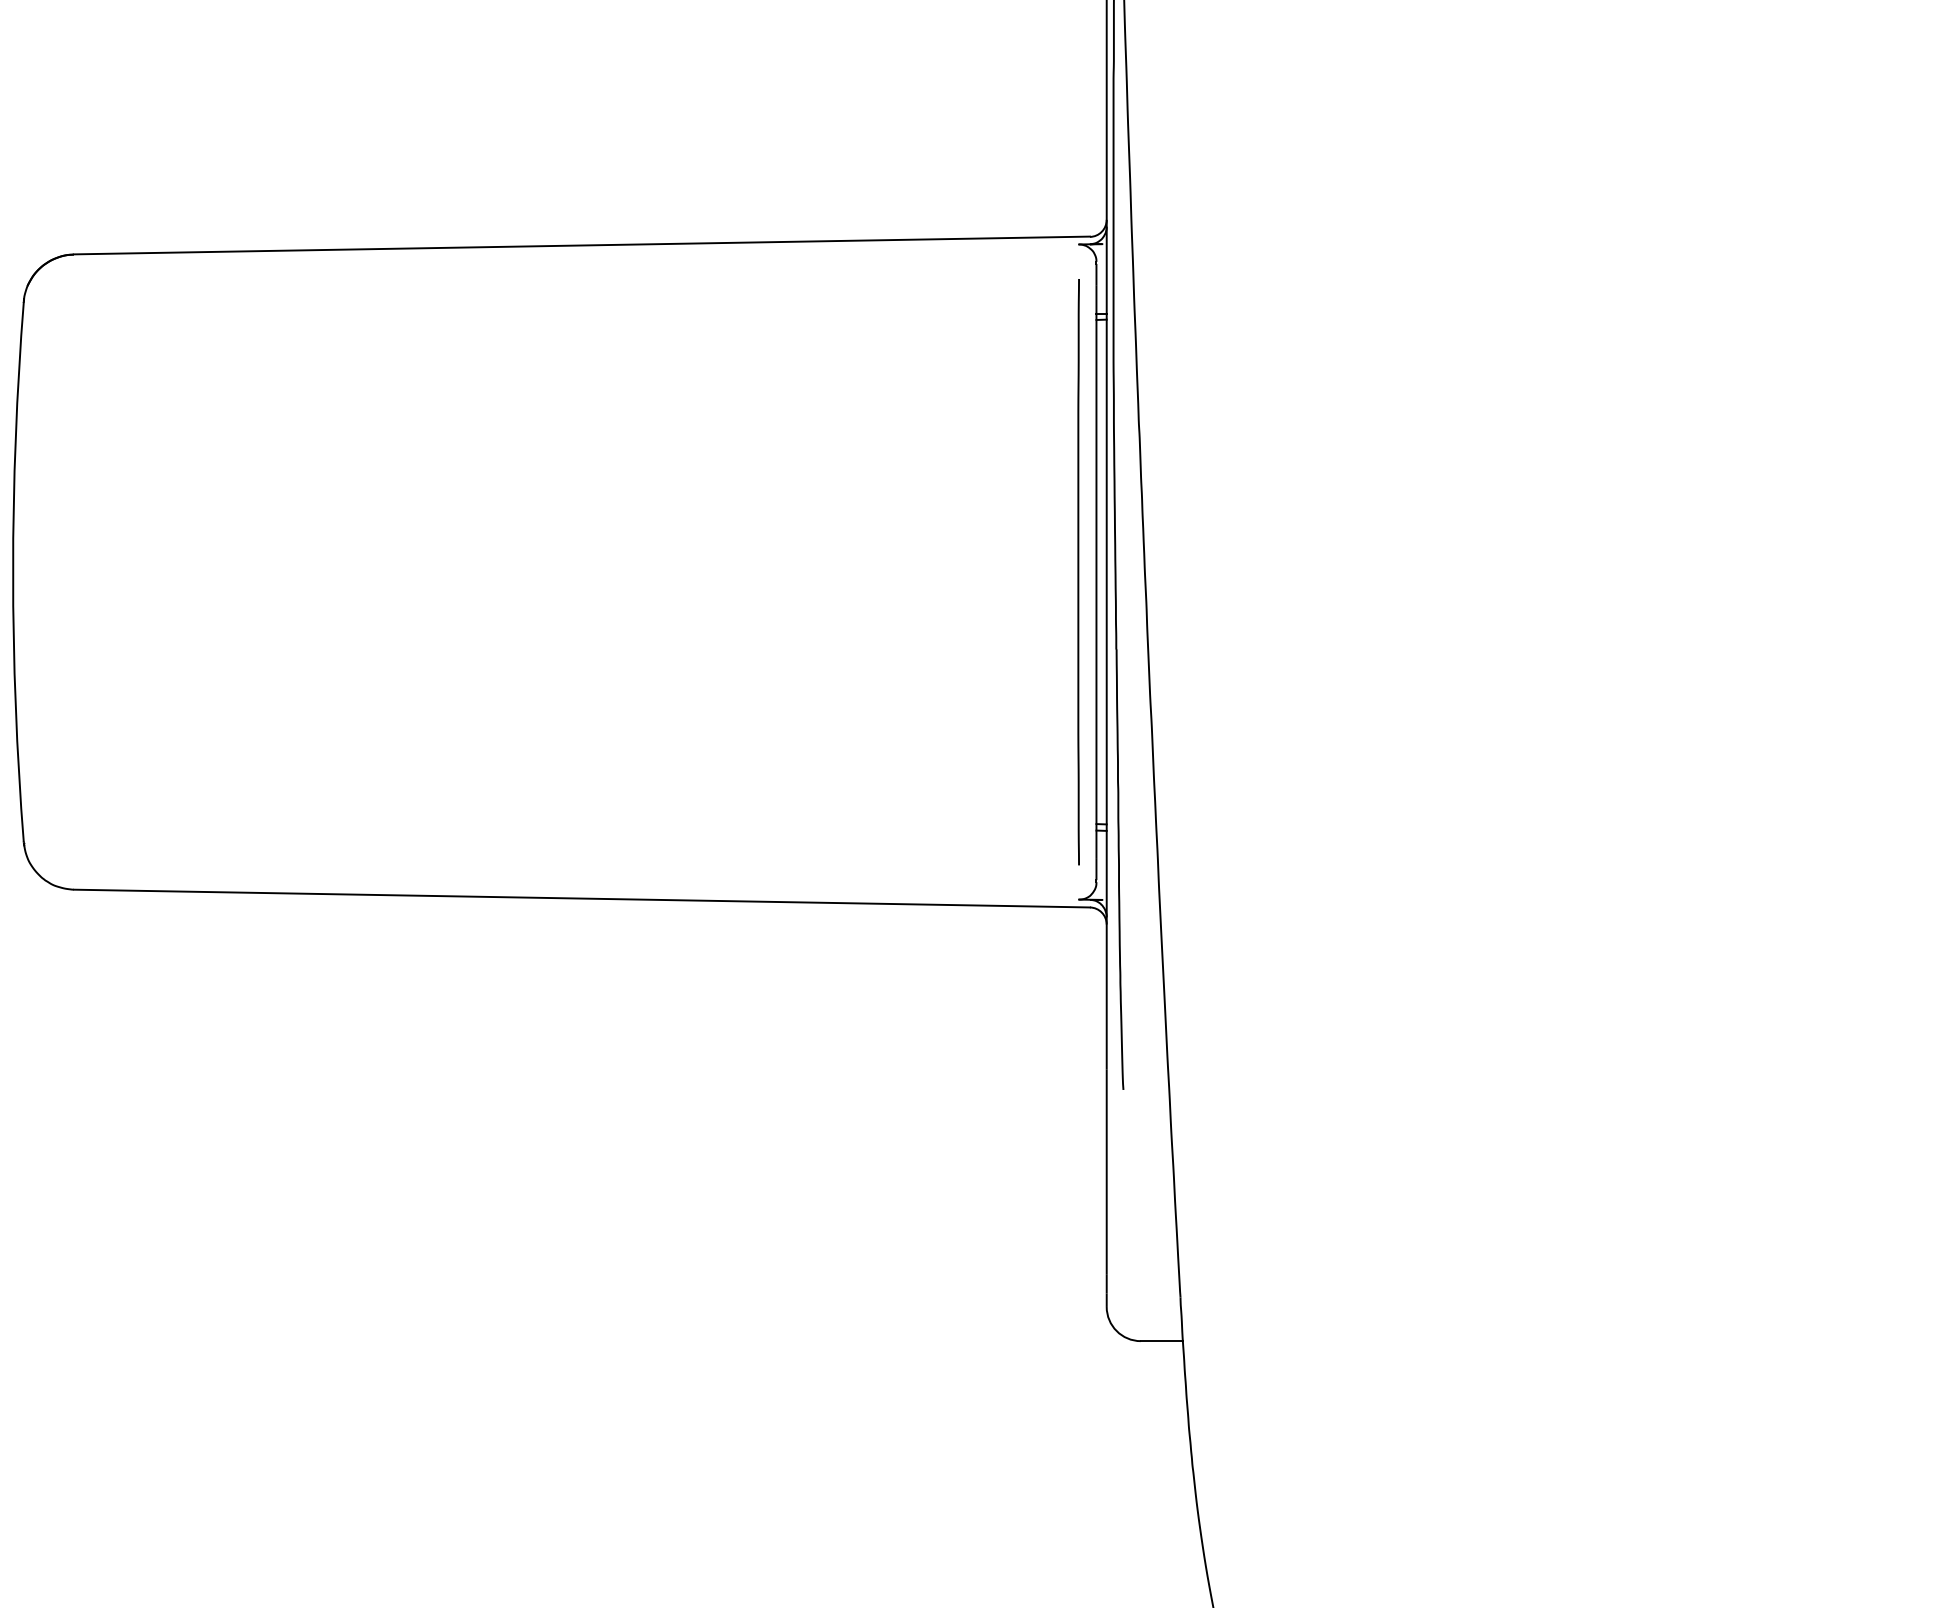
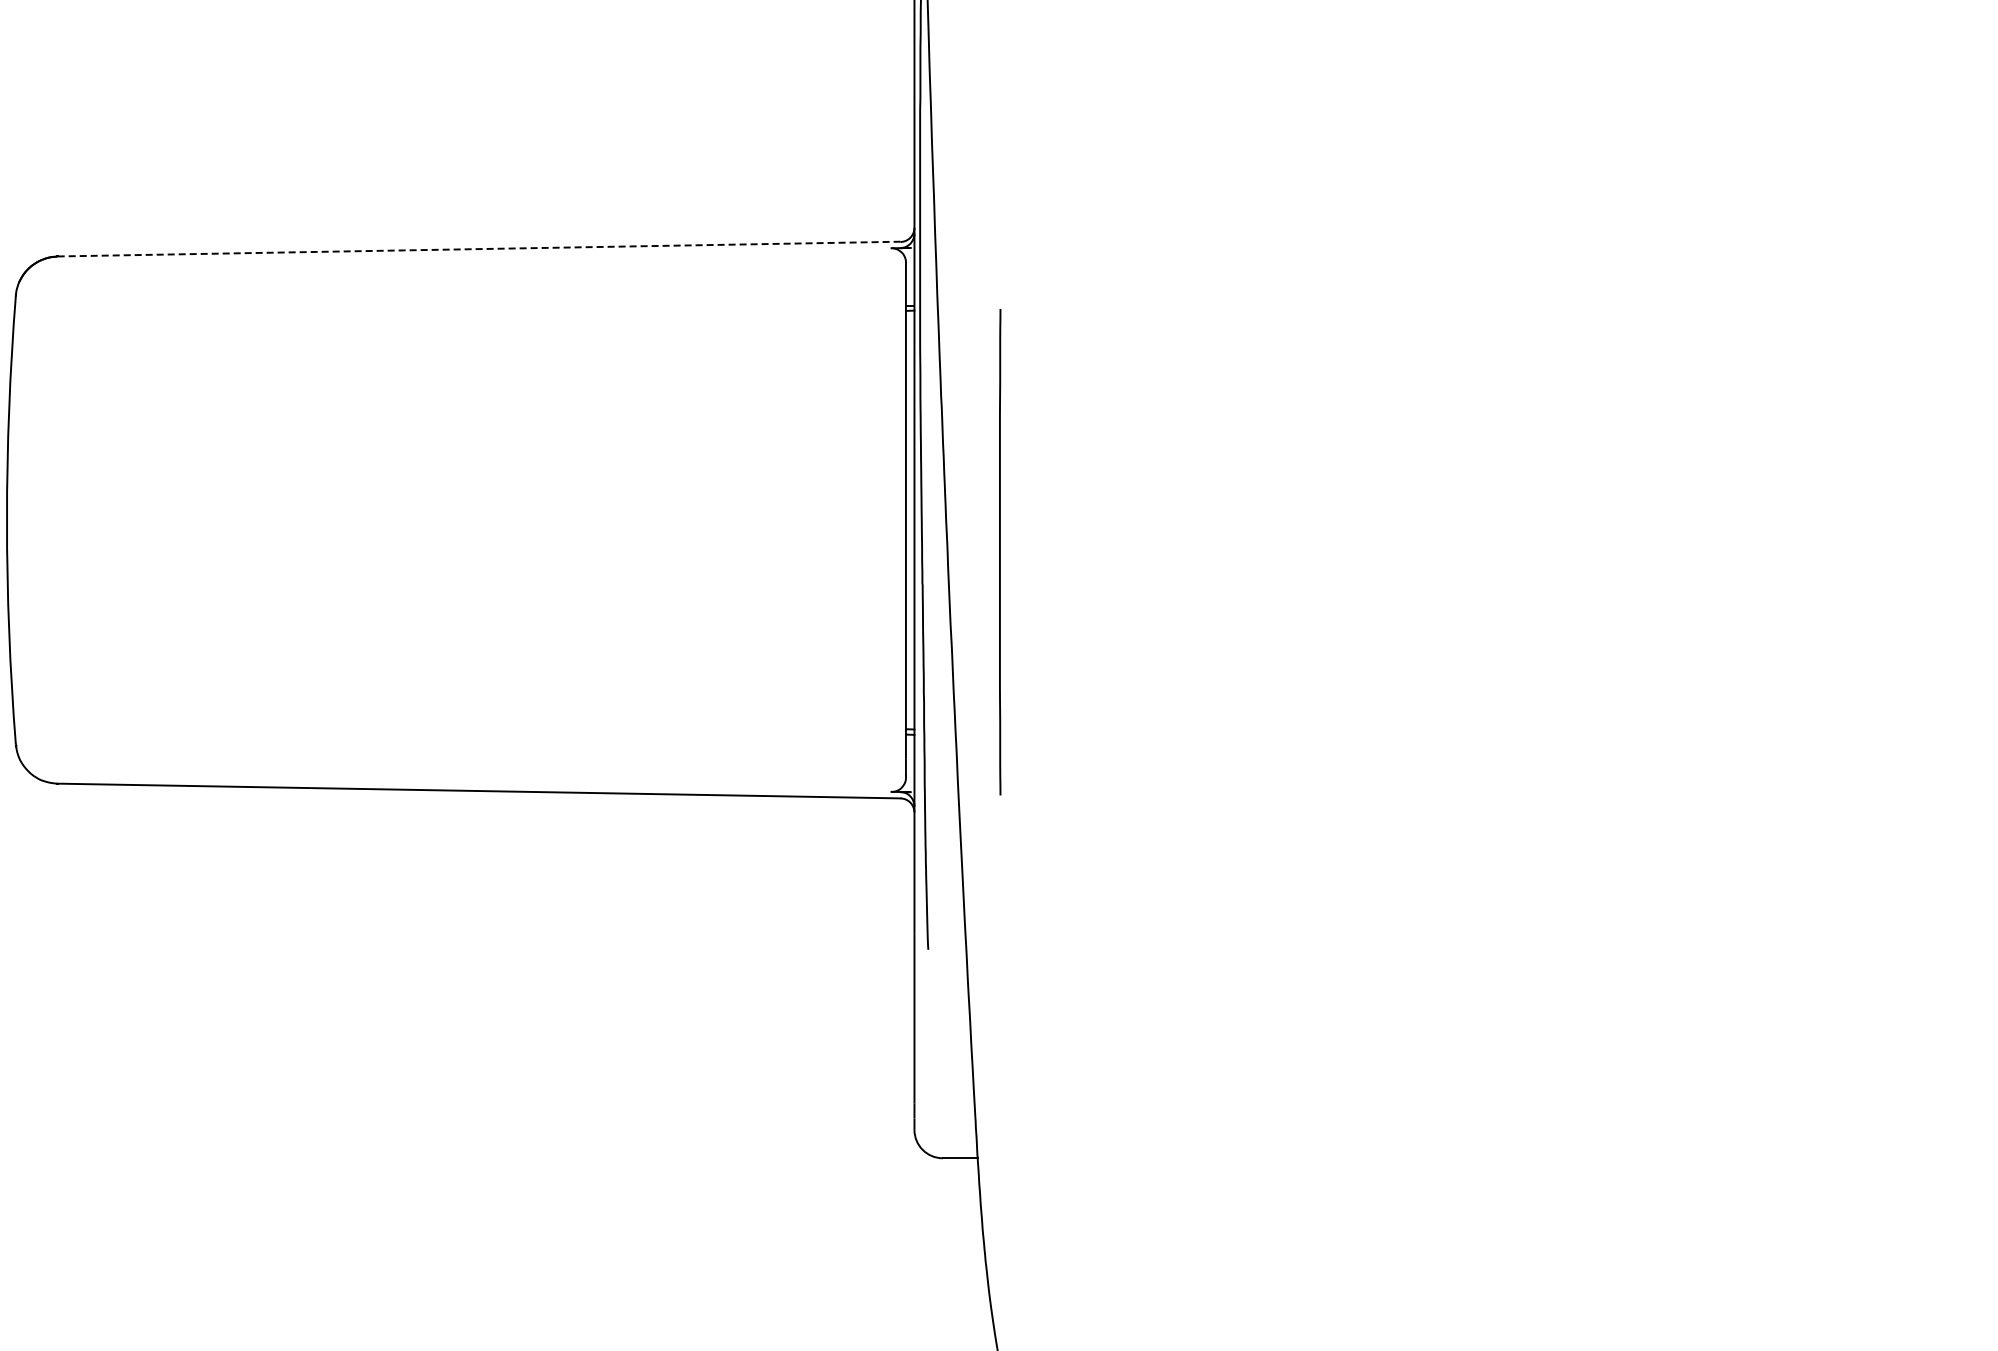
line: (582, 245) -> (479, 249), solid -> dashed
line: (1079, 572) -> (1000, 552), moved

